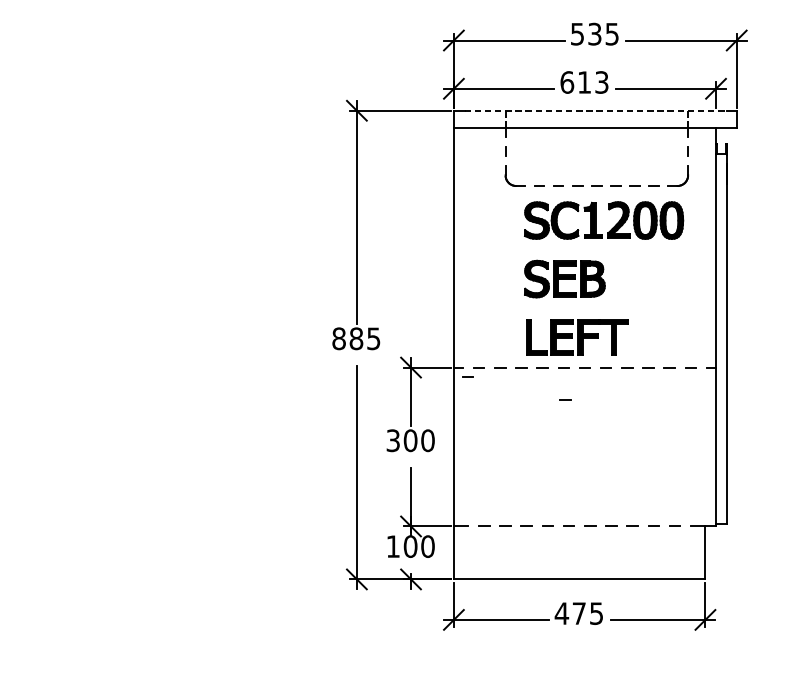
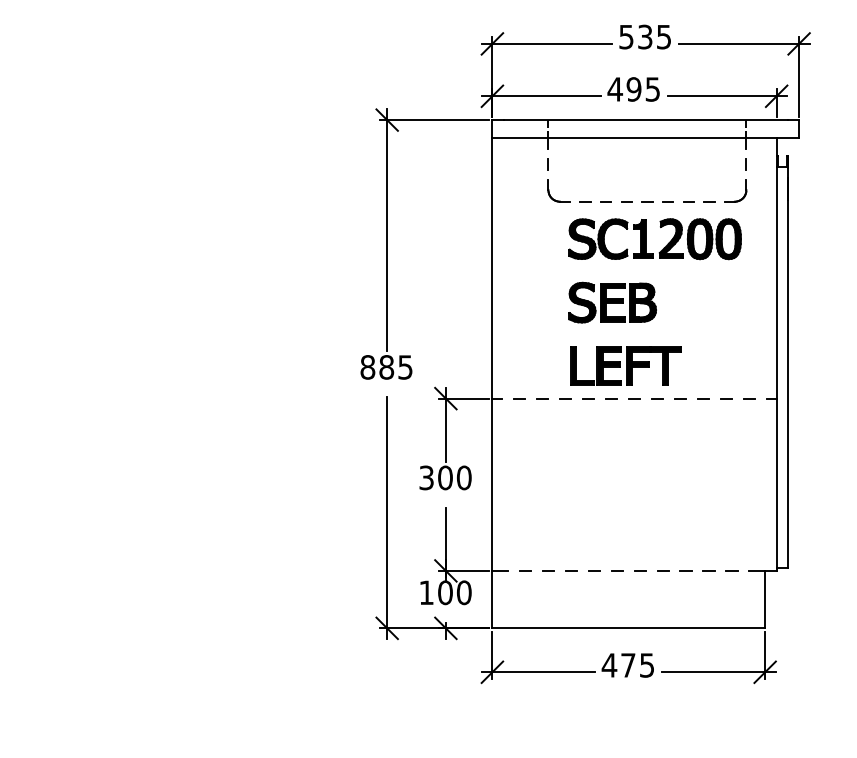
text: (584, 82) -> (633, 89), 613 -> 495
line: (596, 111) -> (646, 120), dashed -> solid
line: (467, 376) -> (507, 408), removed
line: (565, 399) -> (613, 433), removed

